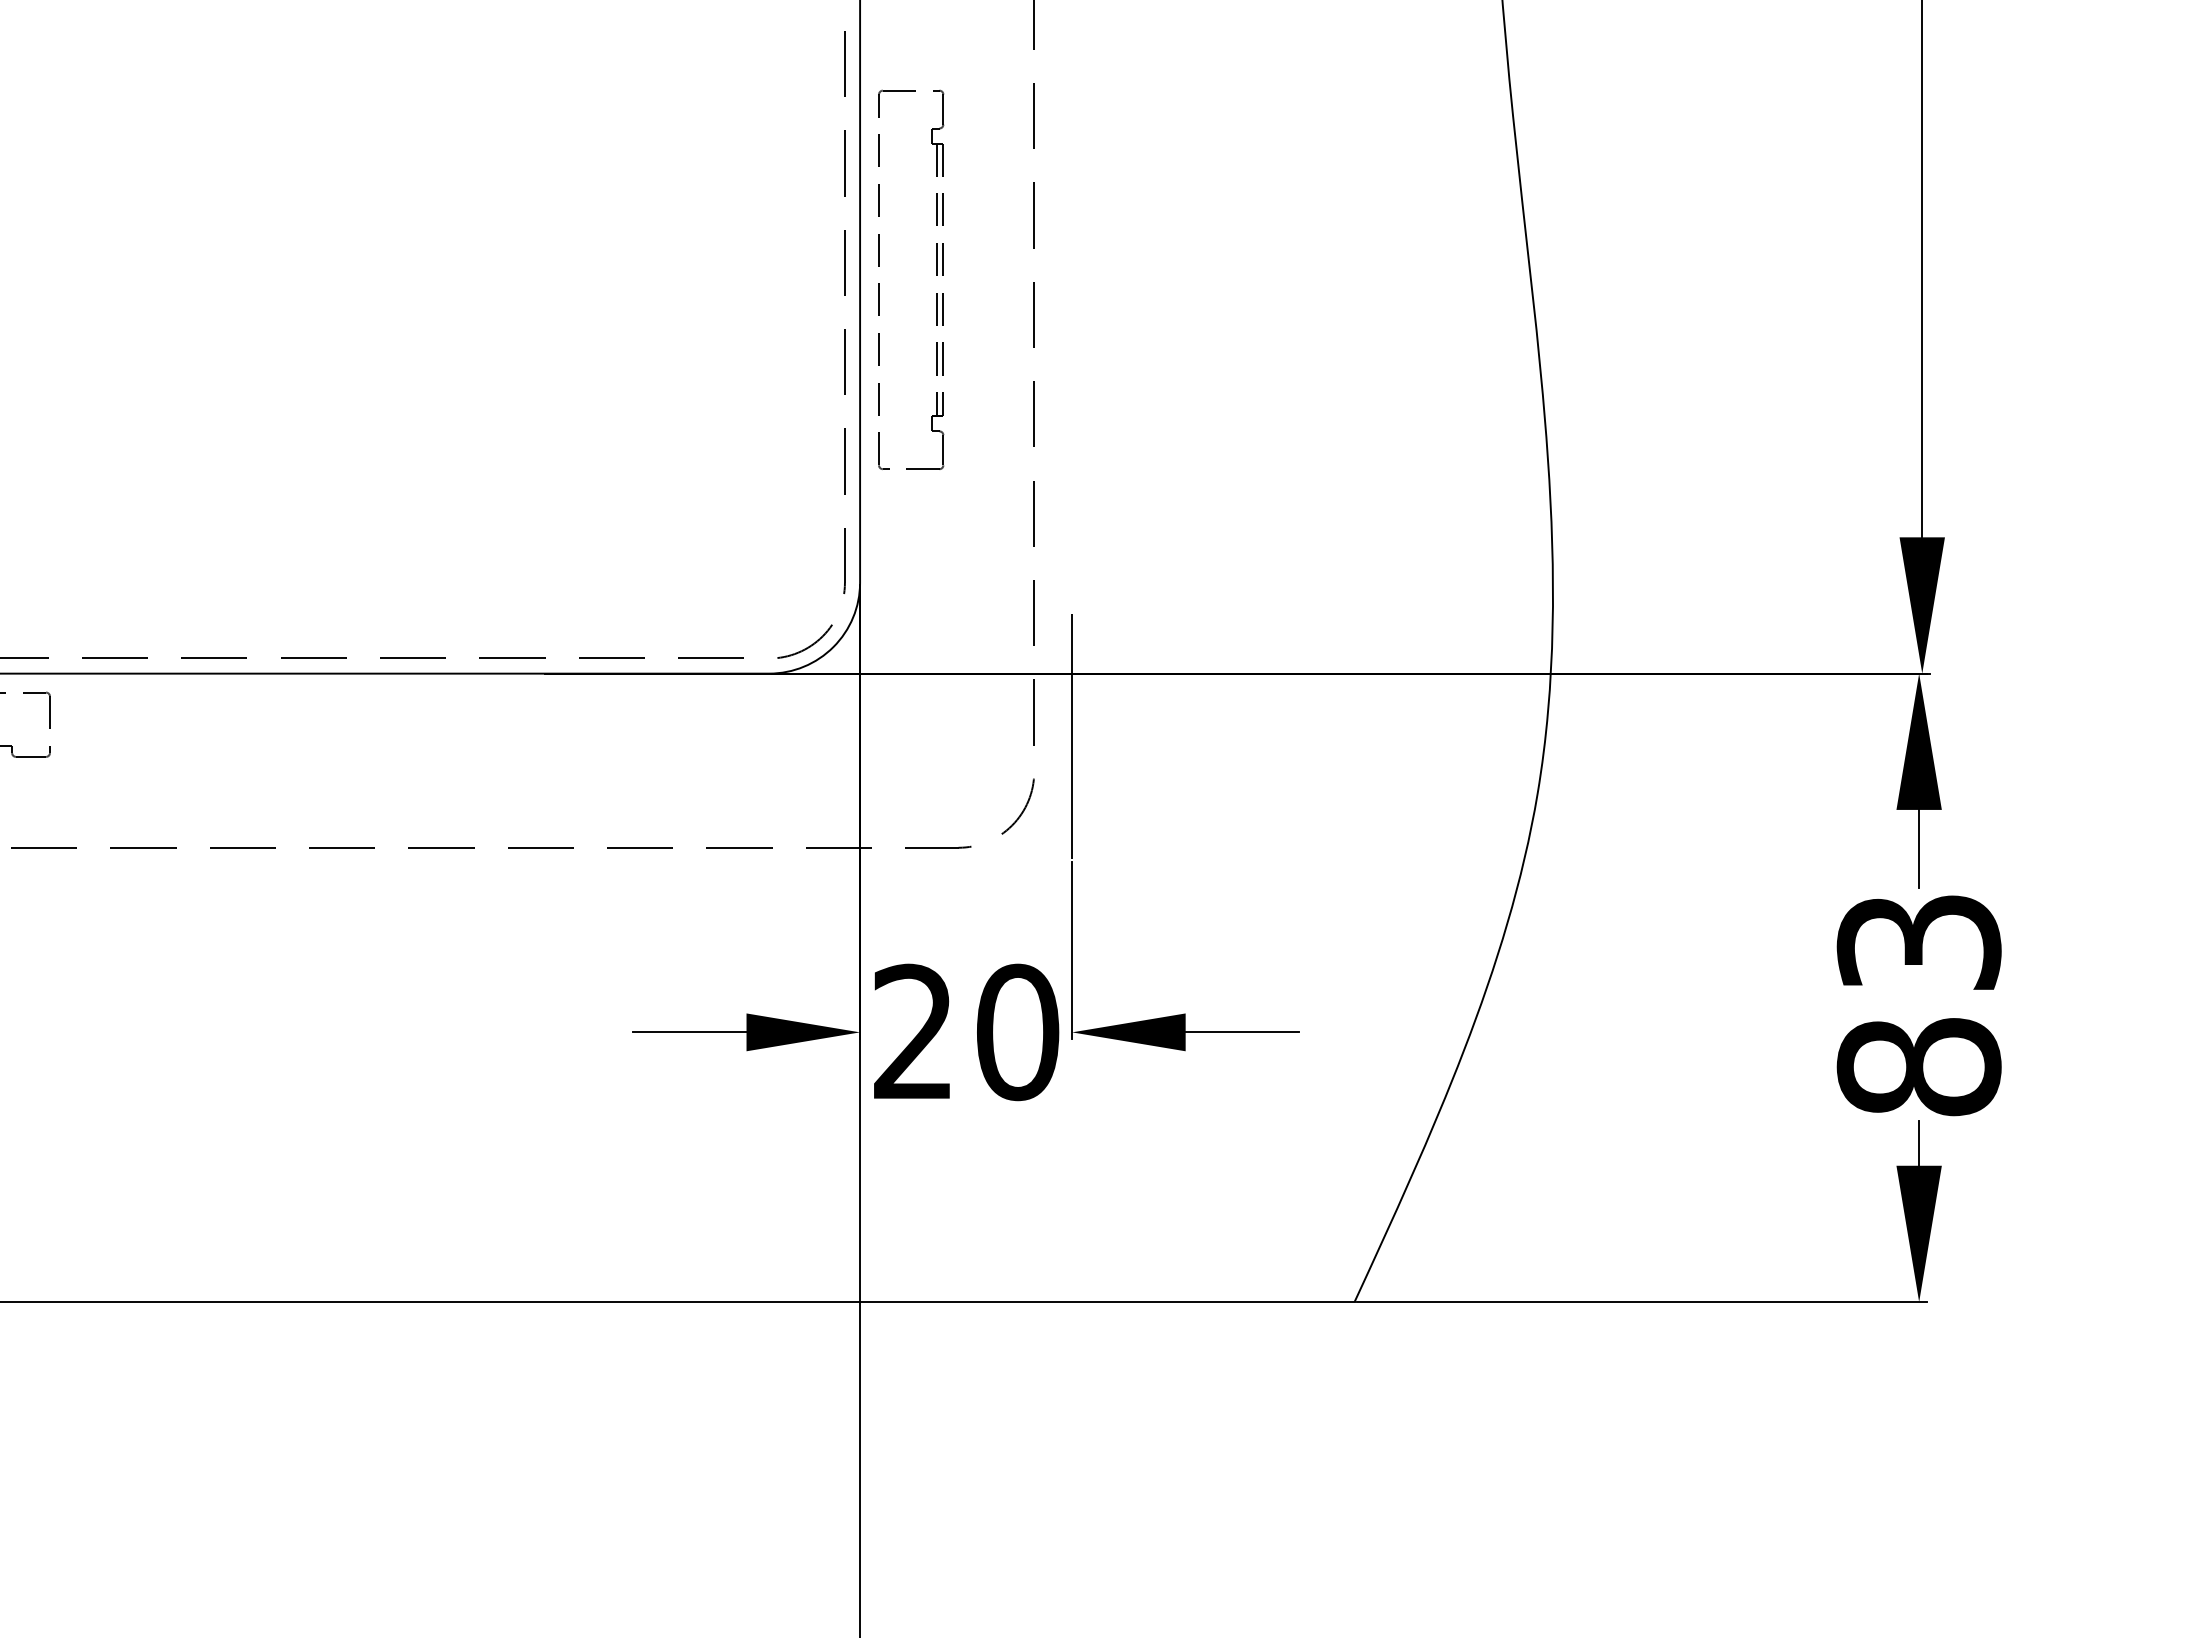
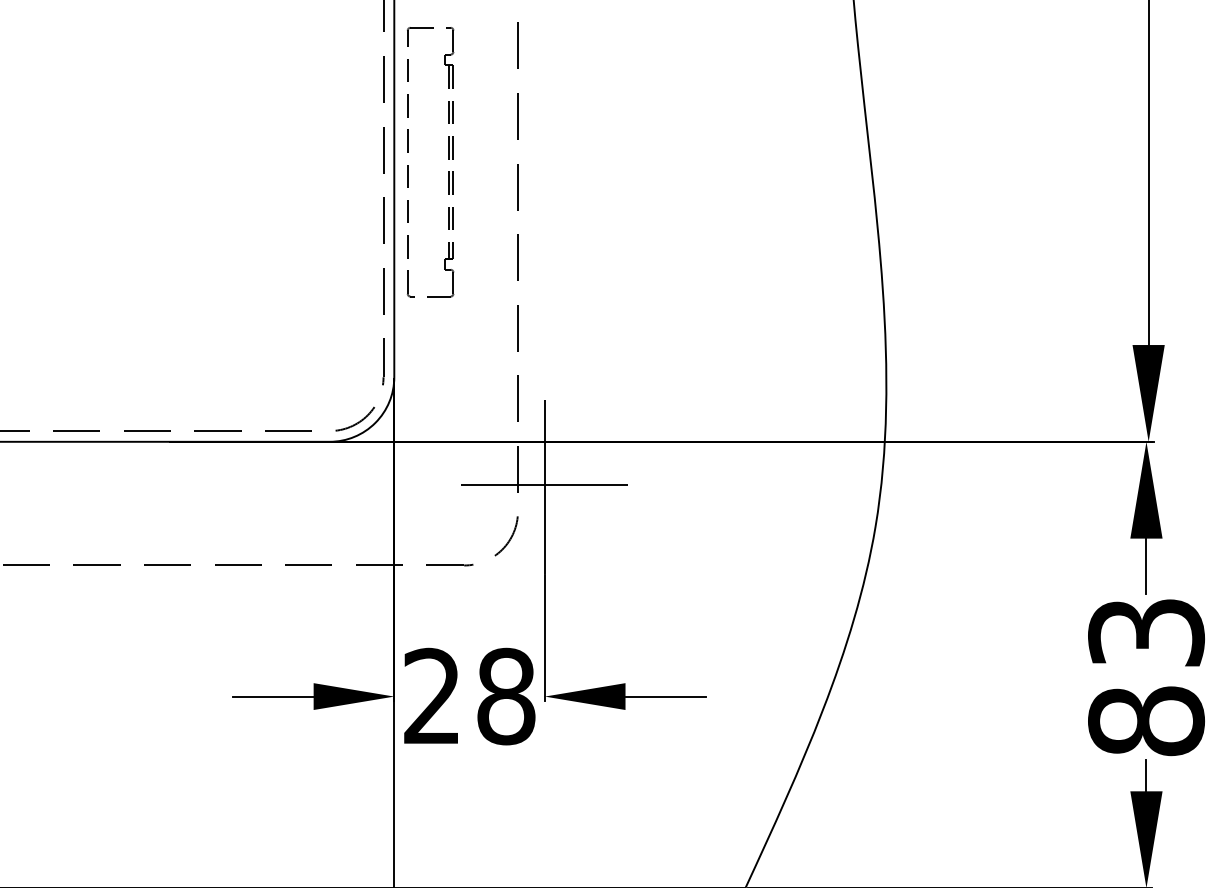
line: (1071, 734) -> (544, 485), added
text: (1018, 1031) -> (506, 695), 20 -> 28

